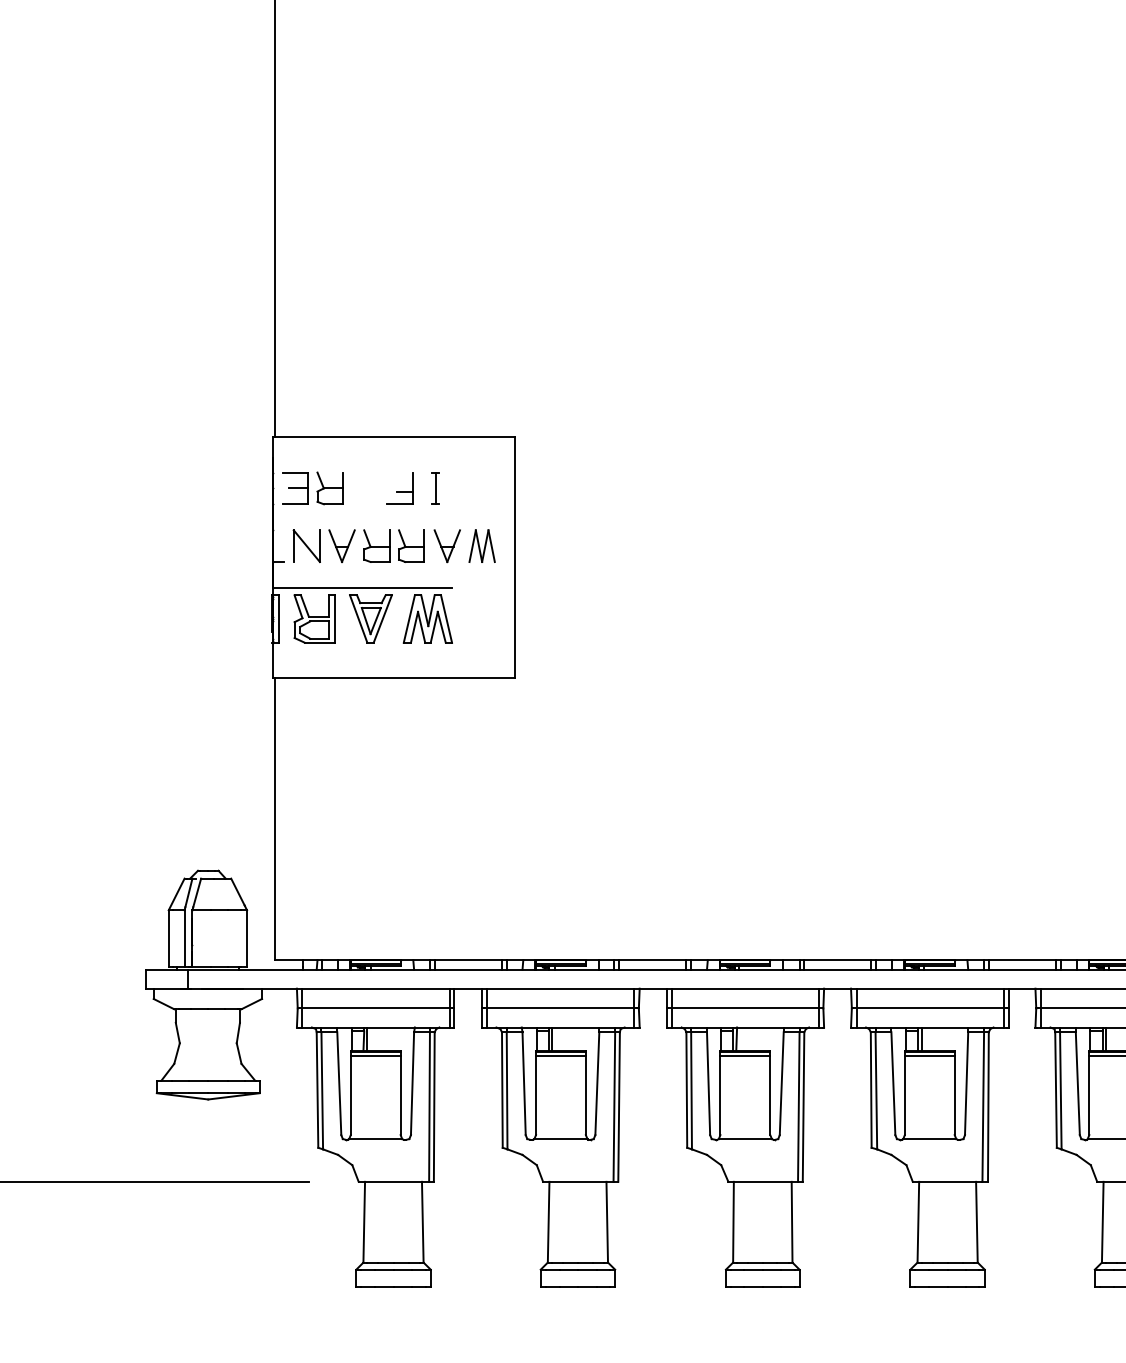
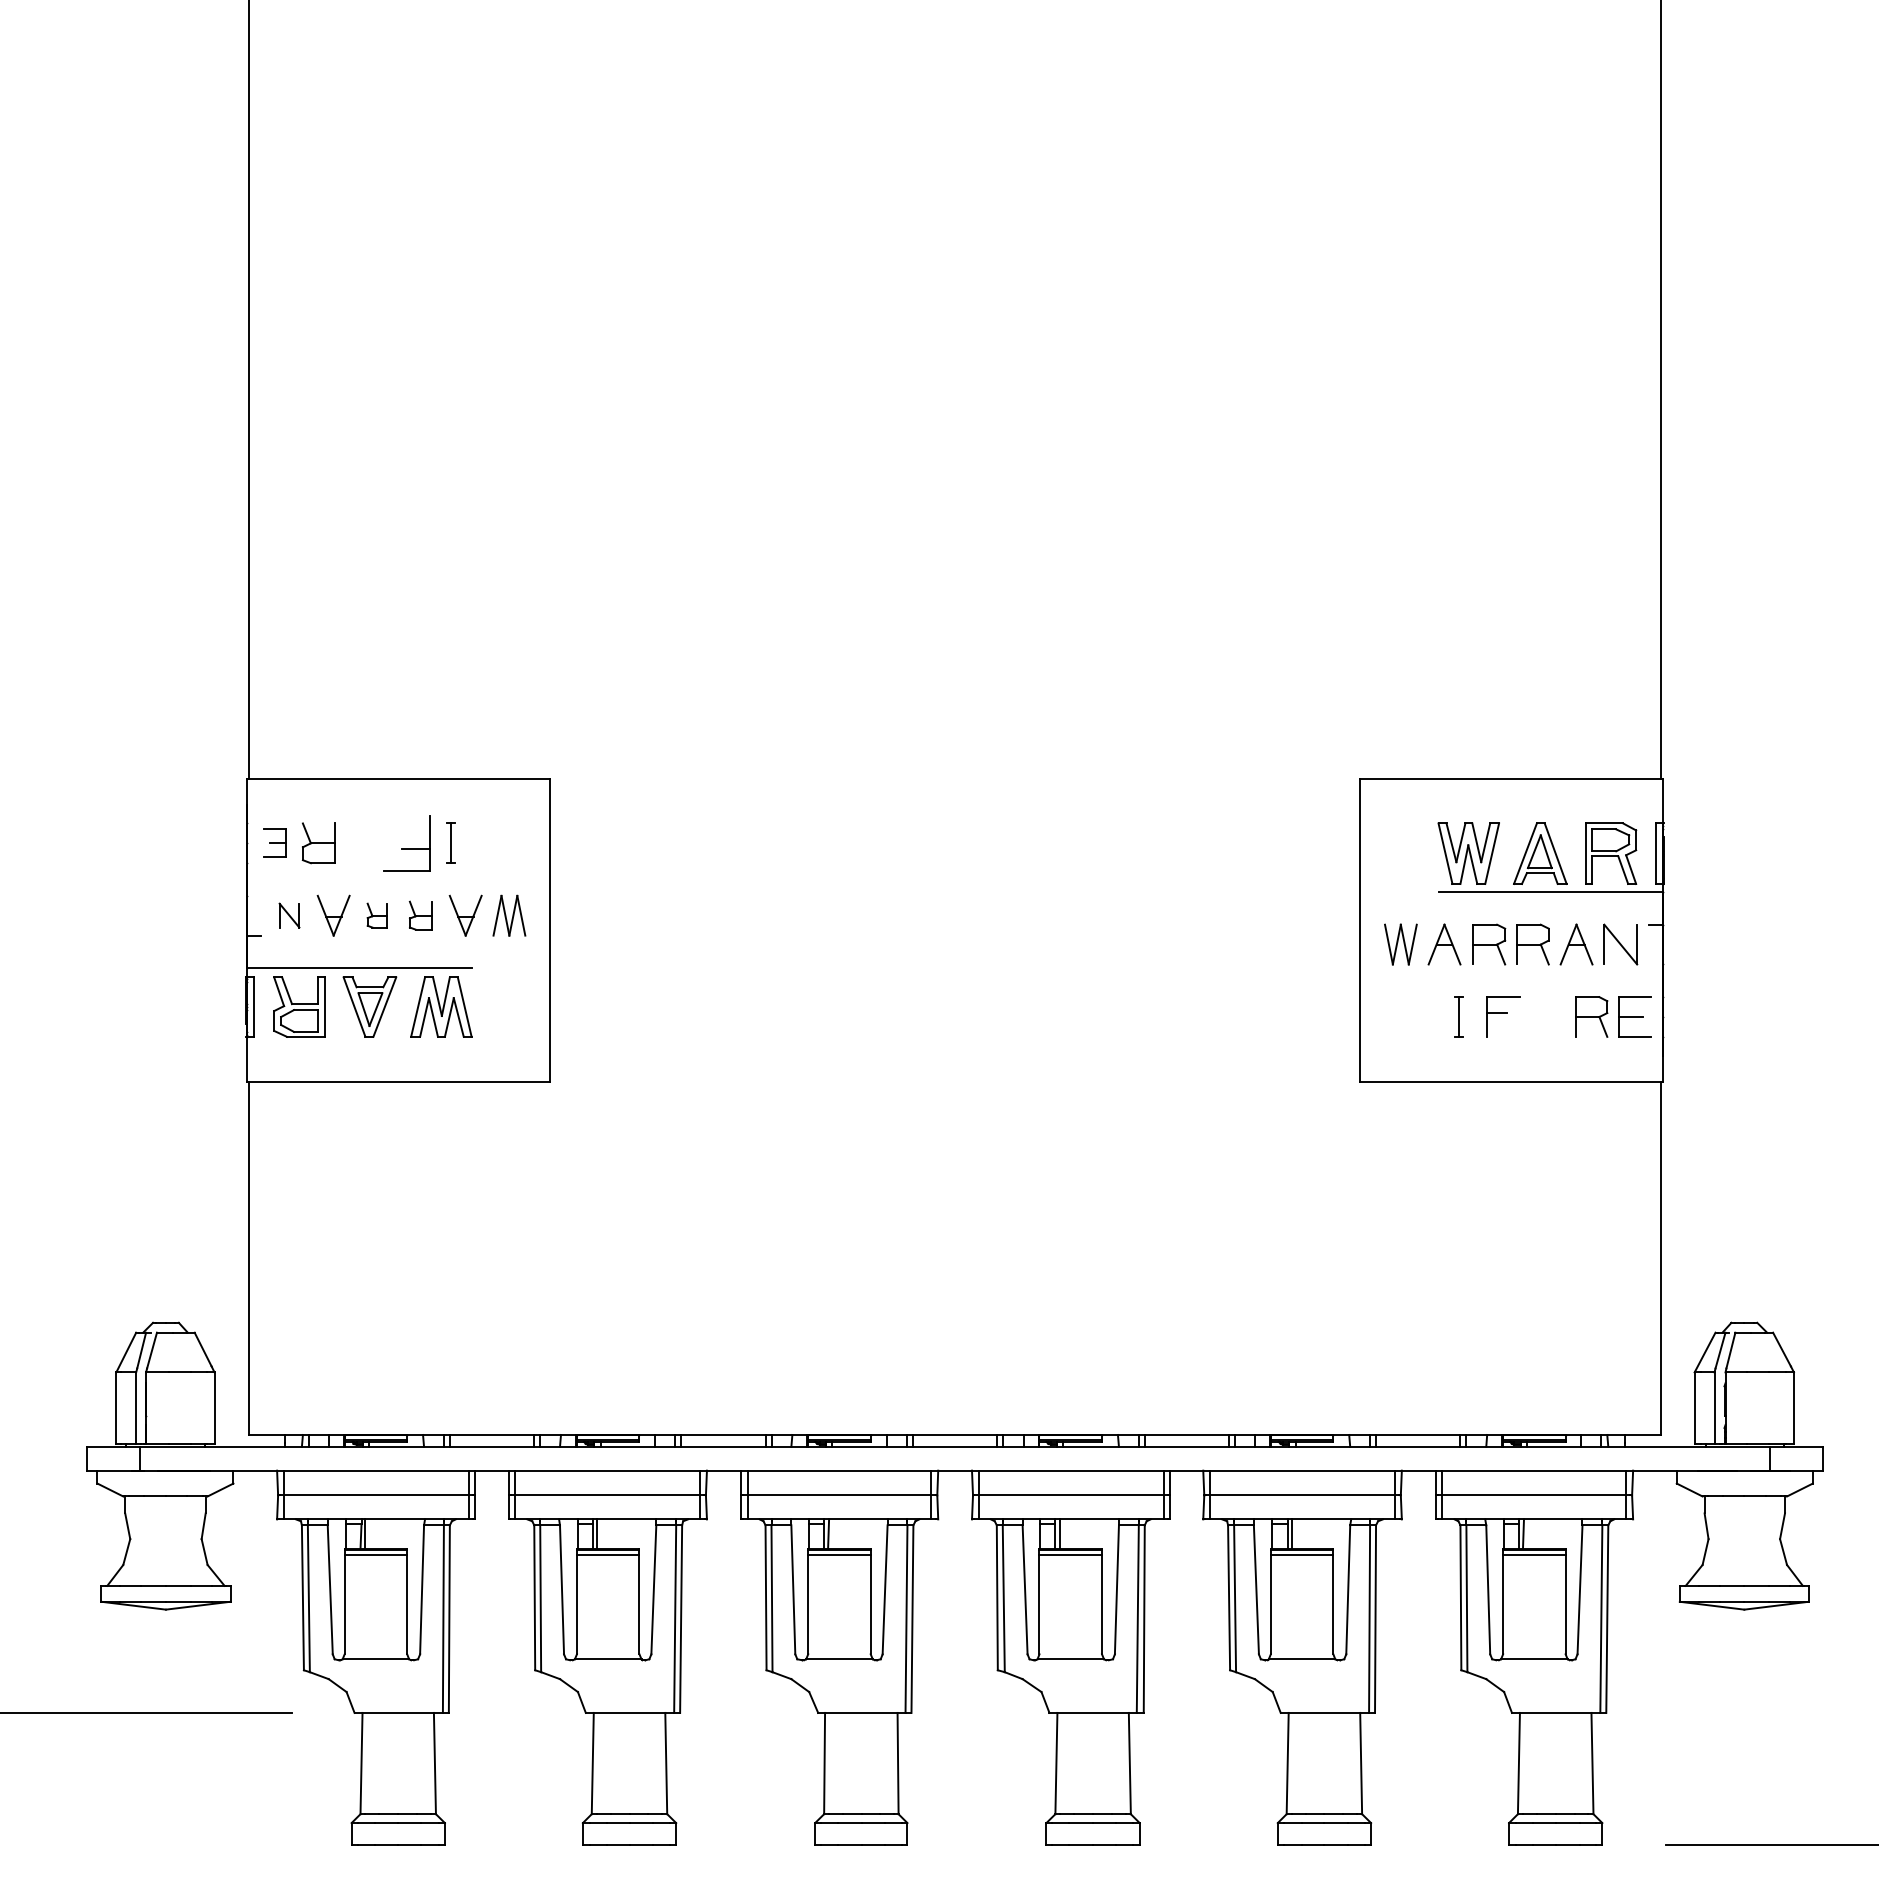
part: (294, 487) -> (274, 842), size x0.7
part: (400, 487) -> (406, 842), size x1.4
part: (306, 545) -> (289, 915), size x0.6
part: (376, 545) -> (376, 915), size x0.6
part: (411, 545) -> (420, 915), size x0.7

